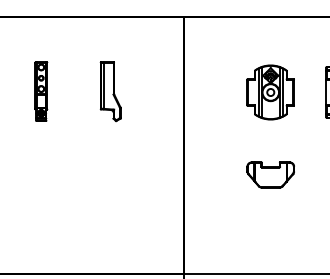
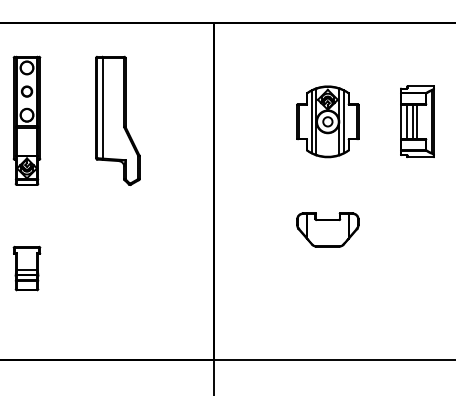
part: (40, 91) -> (26, 120), size x1.67
part: (110, 91) -> (117, 120), size x1.67
part: (40, 204) -> (26, 268), added

